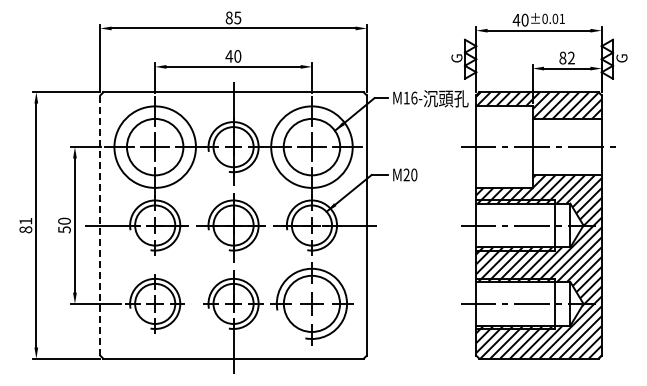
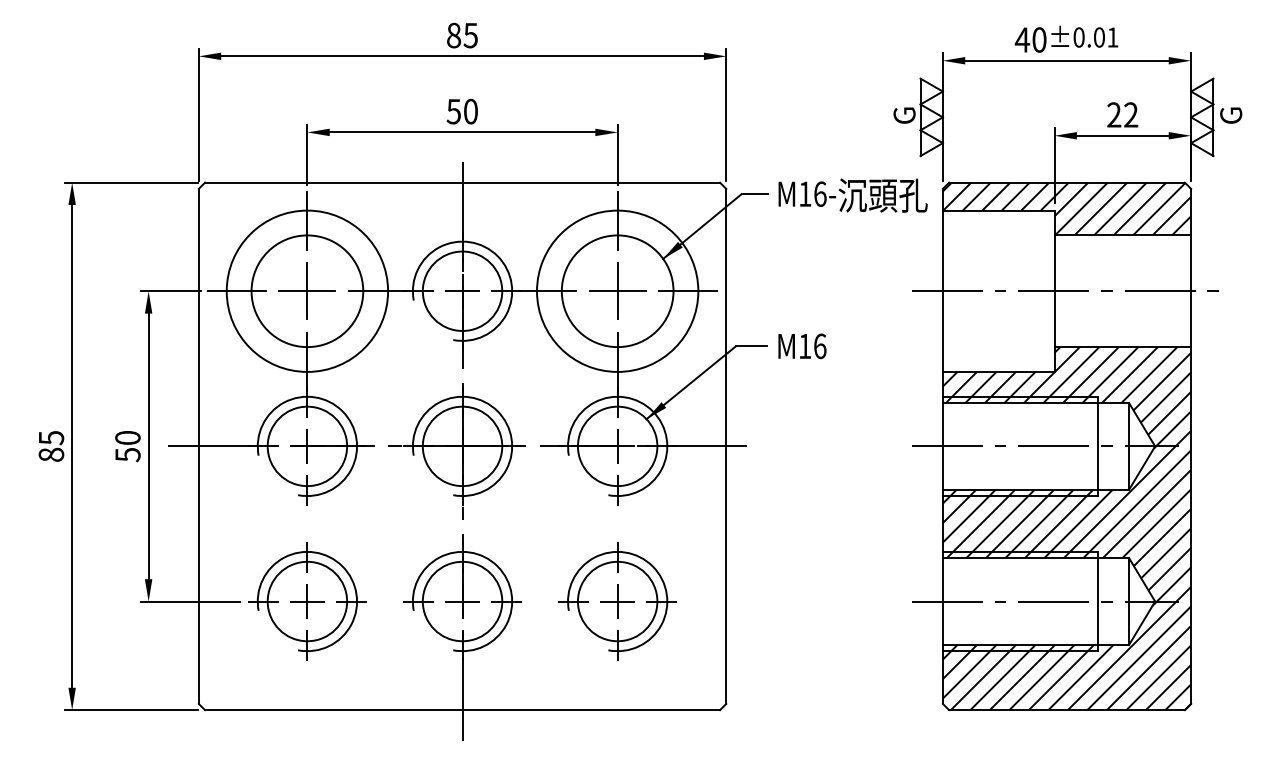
text: (229, 56) -> (454, 111), 40 -> 50
text: (562, 57) -> (1113, 113), 82 -> 22
text: (410, 174) -> (812, 345), M20 -> M16
text: (25, 220) -> (50, 436), 81 -> 85
line: (100, 225) -> (199, 446), dashed -> solid
part: (311, 303) -> (616, 600), size x0.71

